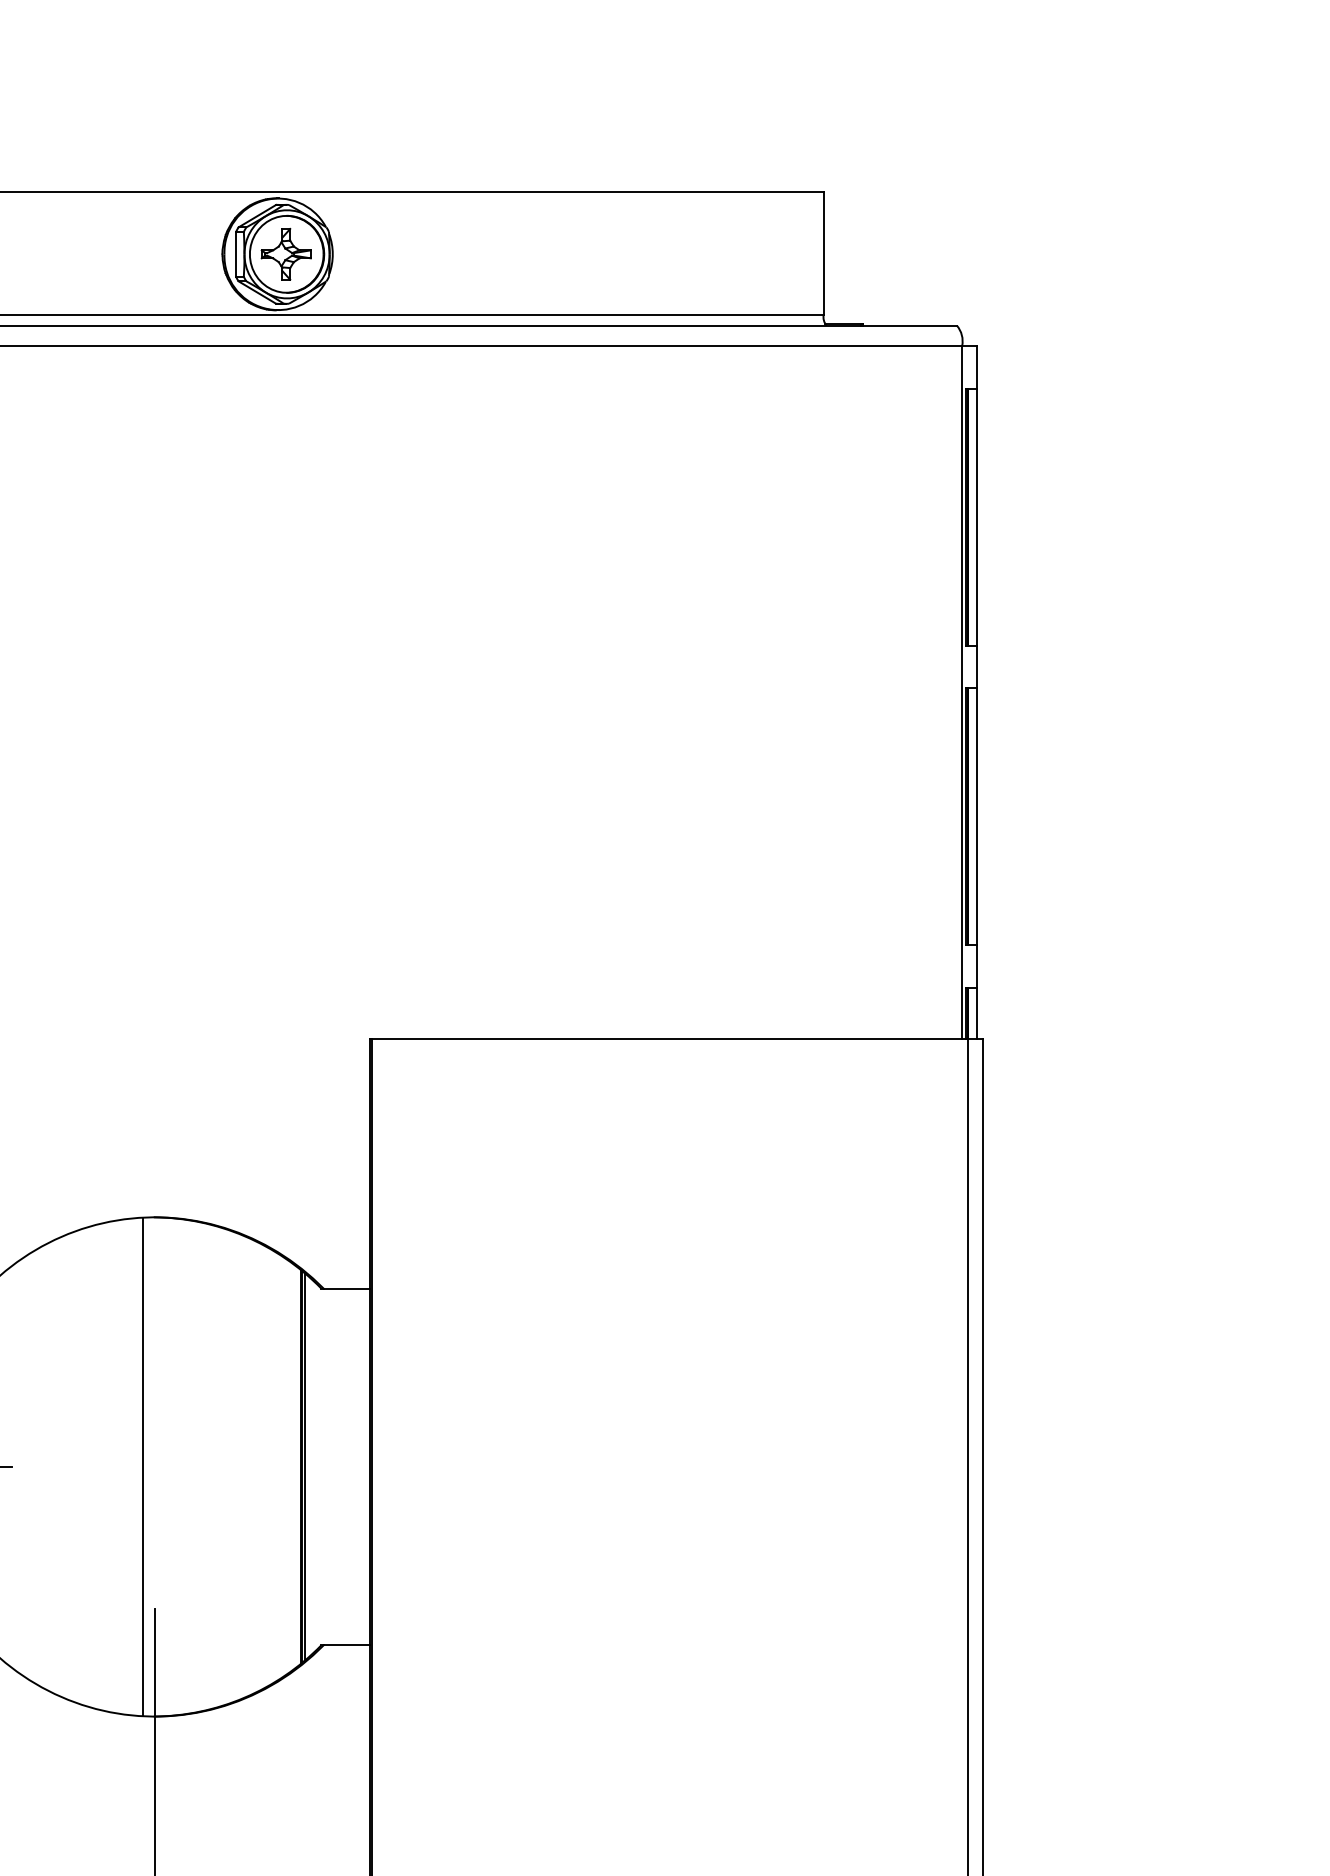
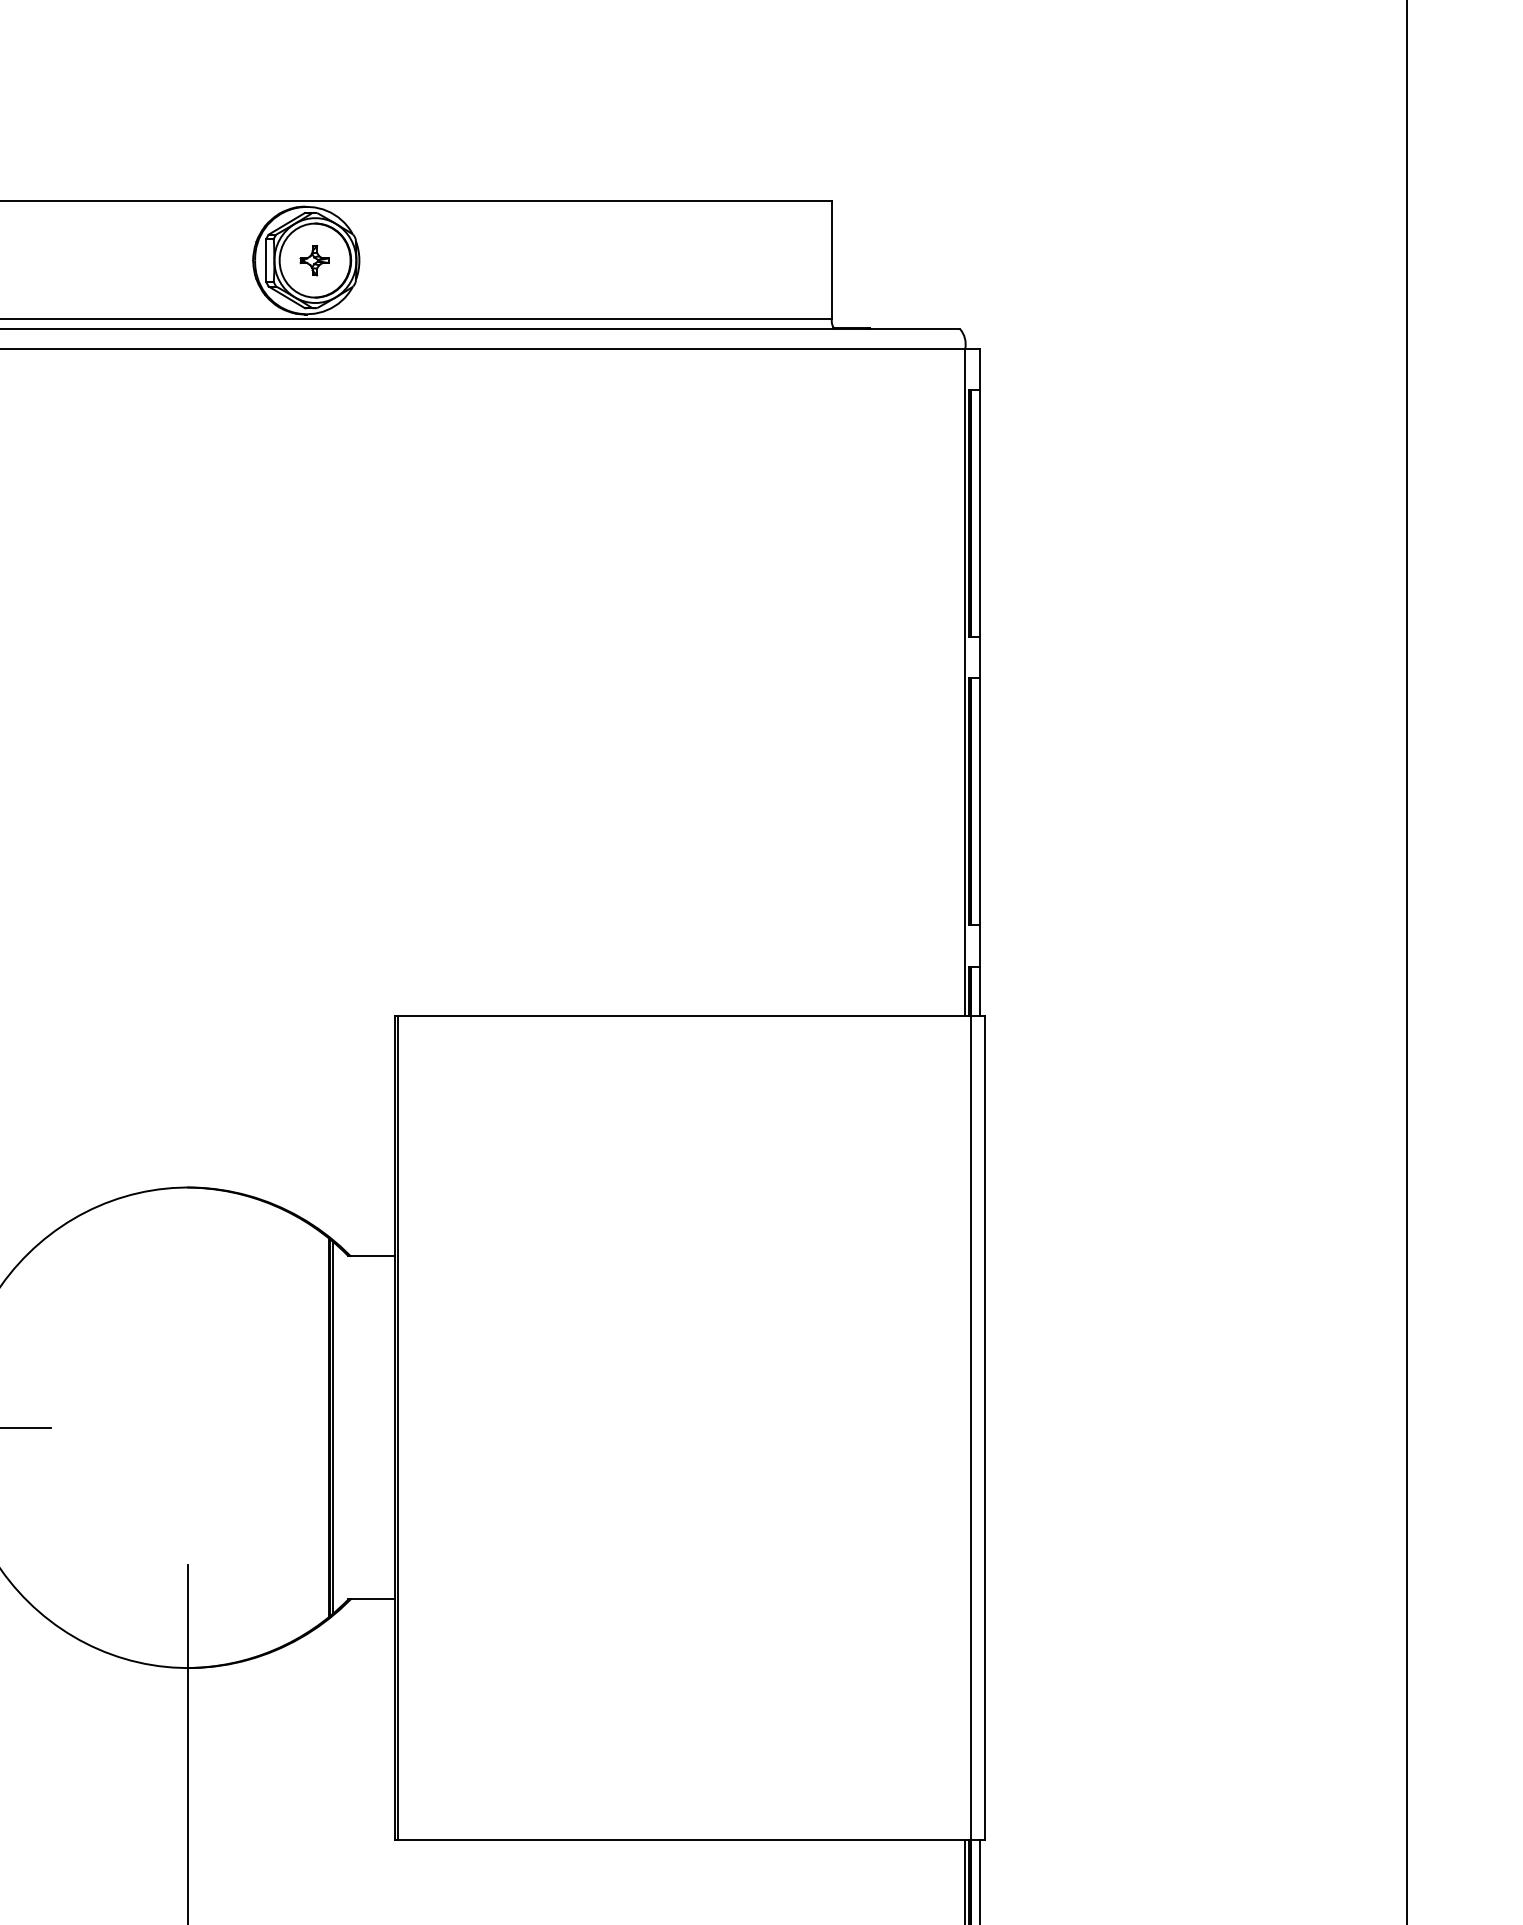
part: (286, 254) -> (314, 260), size x0.6
line: (142, 1466) -> (176, 1427), removed

